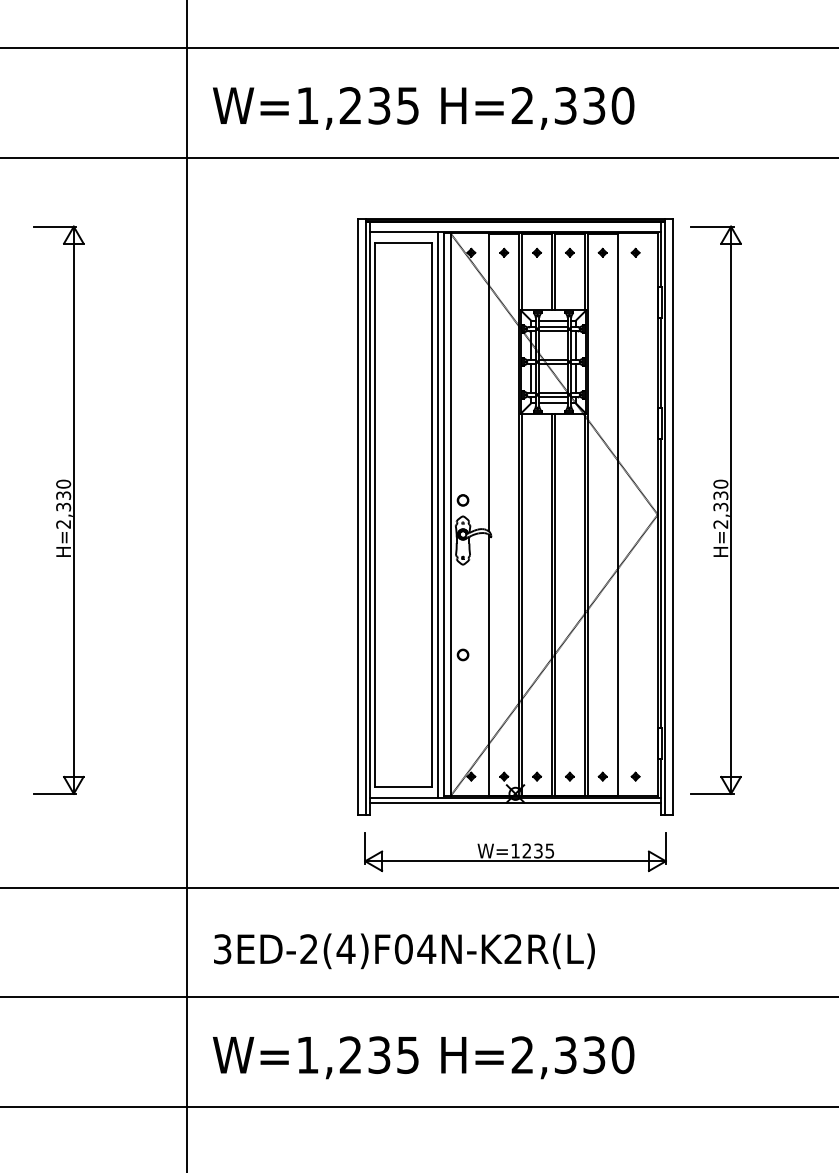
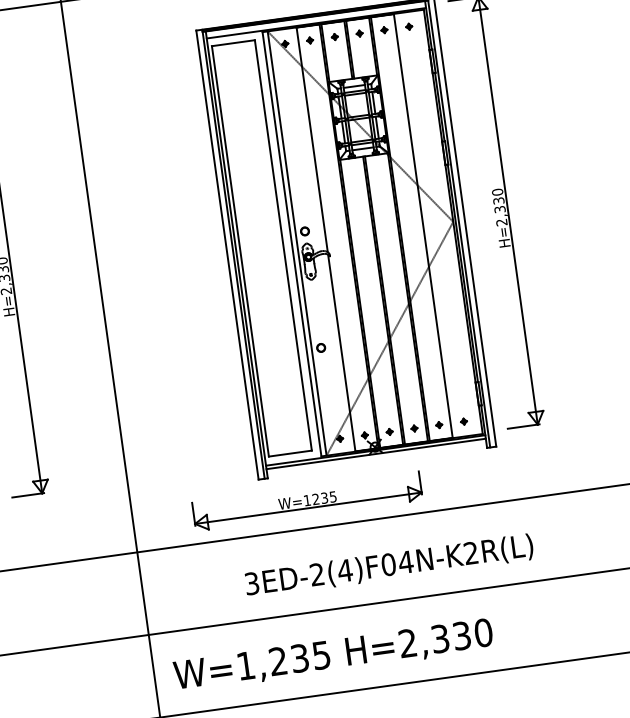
line: (437, 514) -> (287, 244), removed
part: (515, 852) -> (307, 501), moved
text: (404, 951) -> (389, 566), moved

